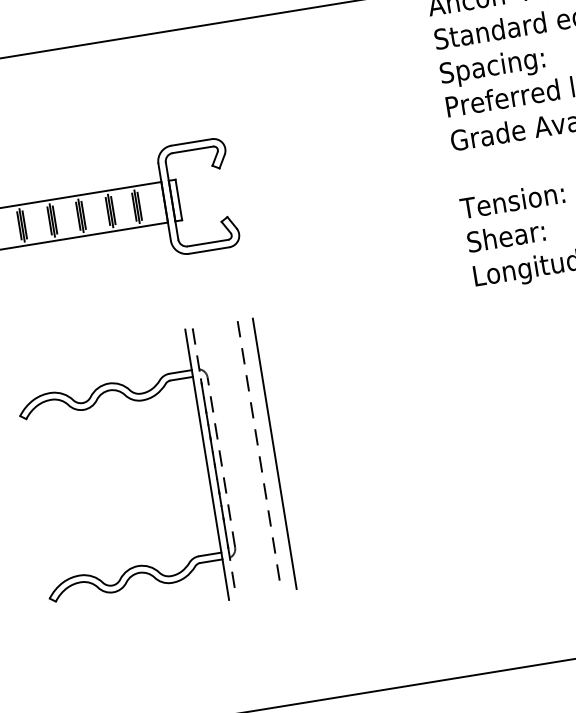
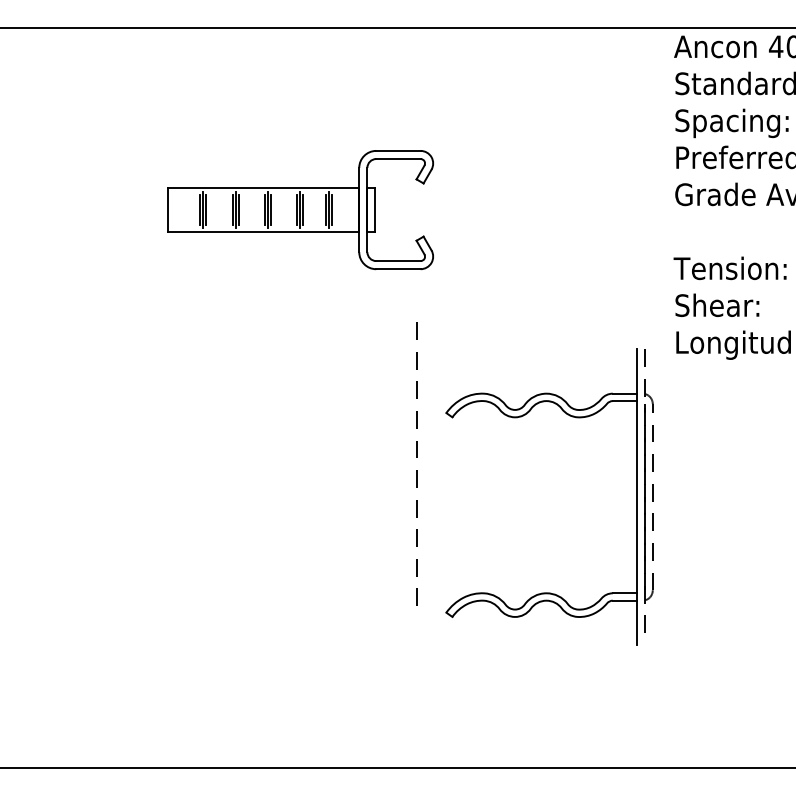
part: (136, 401) -> (572, 417), moved
line: (257, 444) -> (416, 457), moved
line: (275, 454) -> (433, 497), removed

